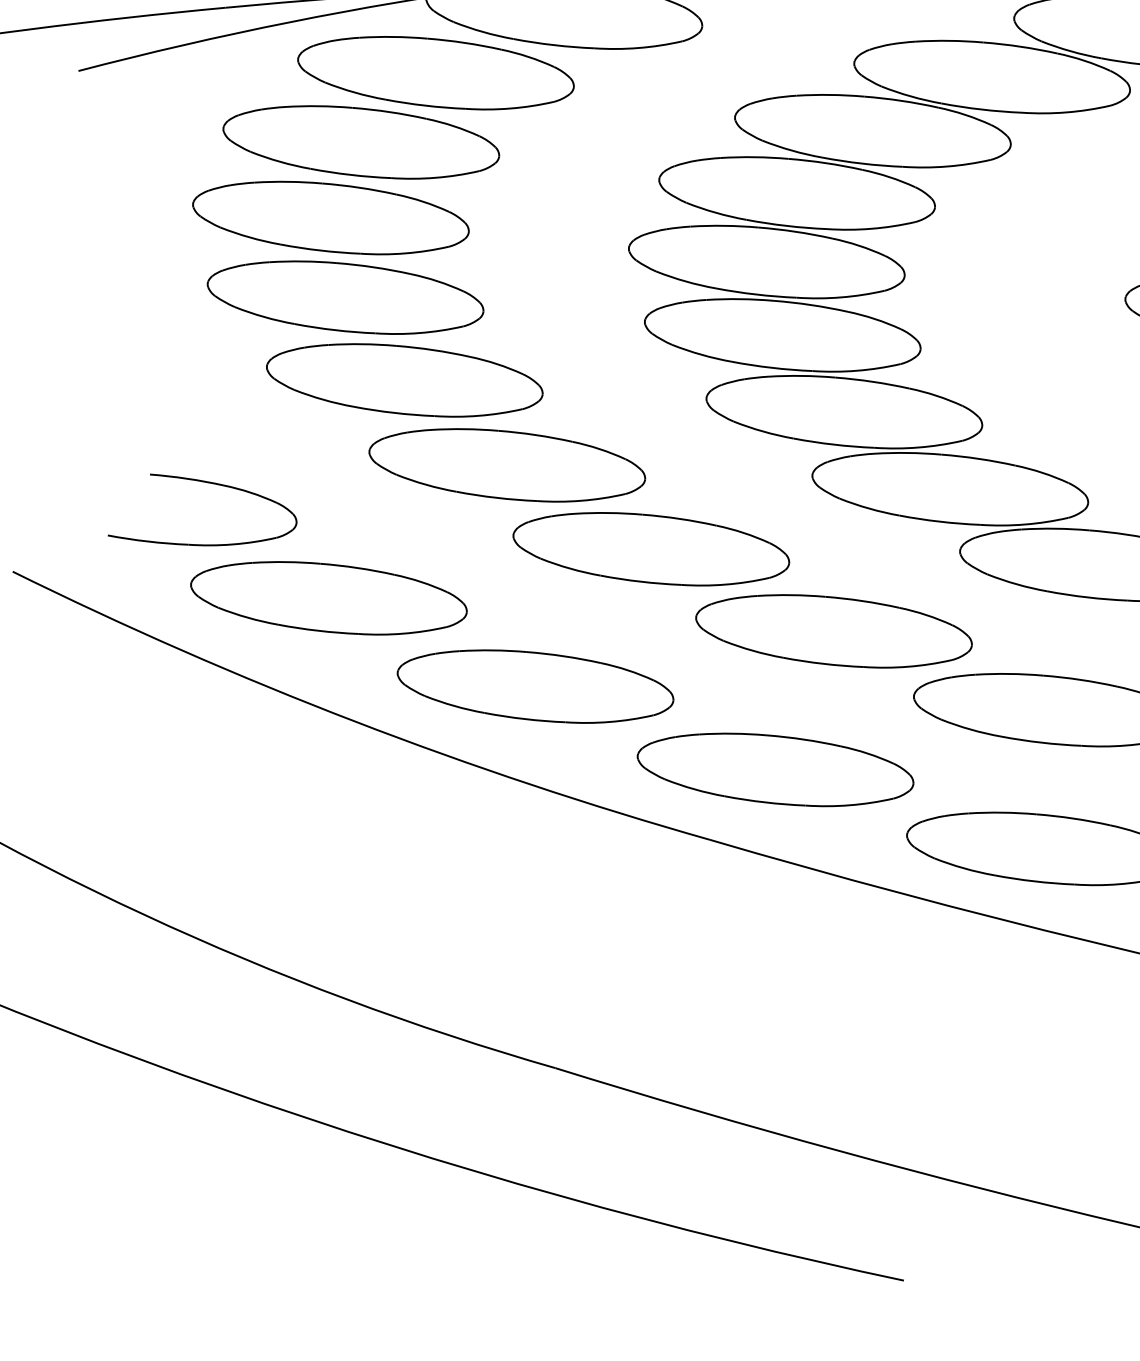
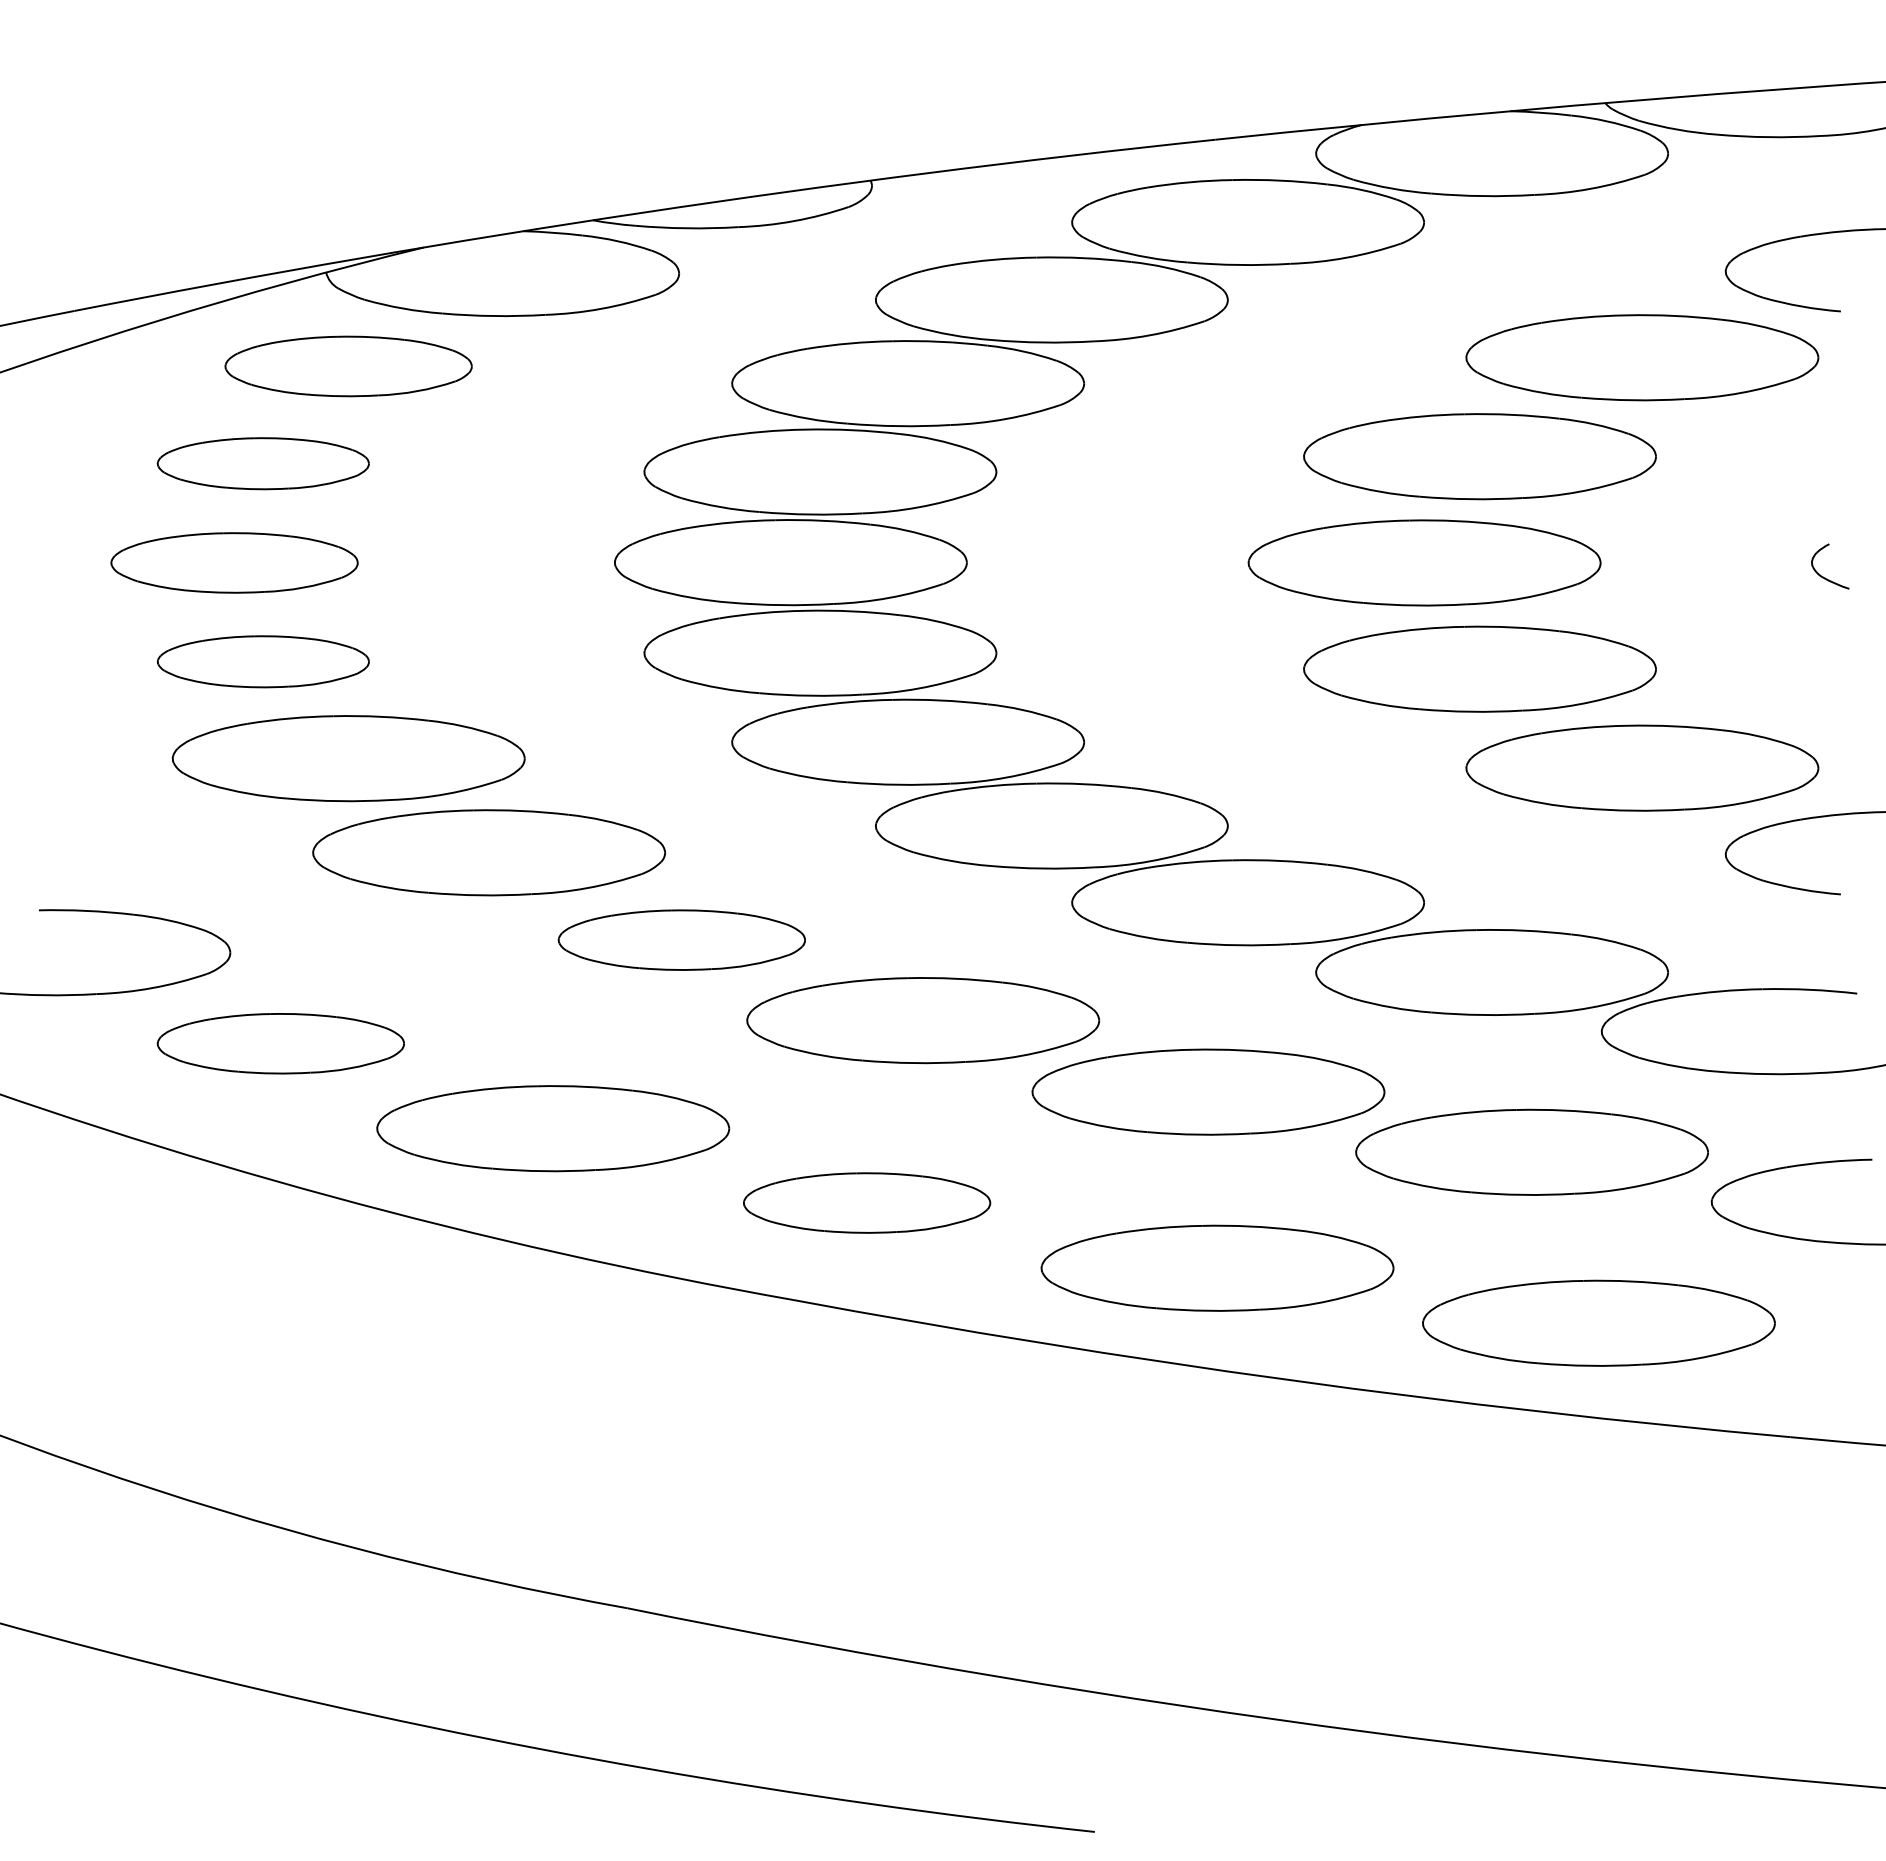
part: (435, 73) -> (348, 366), size x0.7
part: (361, 142) -> (263, 463), size x0.6
part: (330, 217) -> (234, 562), size x0.7
part: (345, 297) -> (263, 661), size x0.6
part: (651, 548) -> (681, 939), size x0.7
part: (328, 598) -> (280, 1043), size x0.7
part: (775, 769) -> (866, 1202), size x0.7

